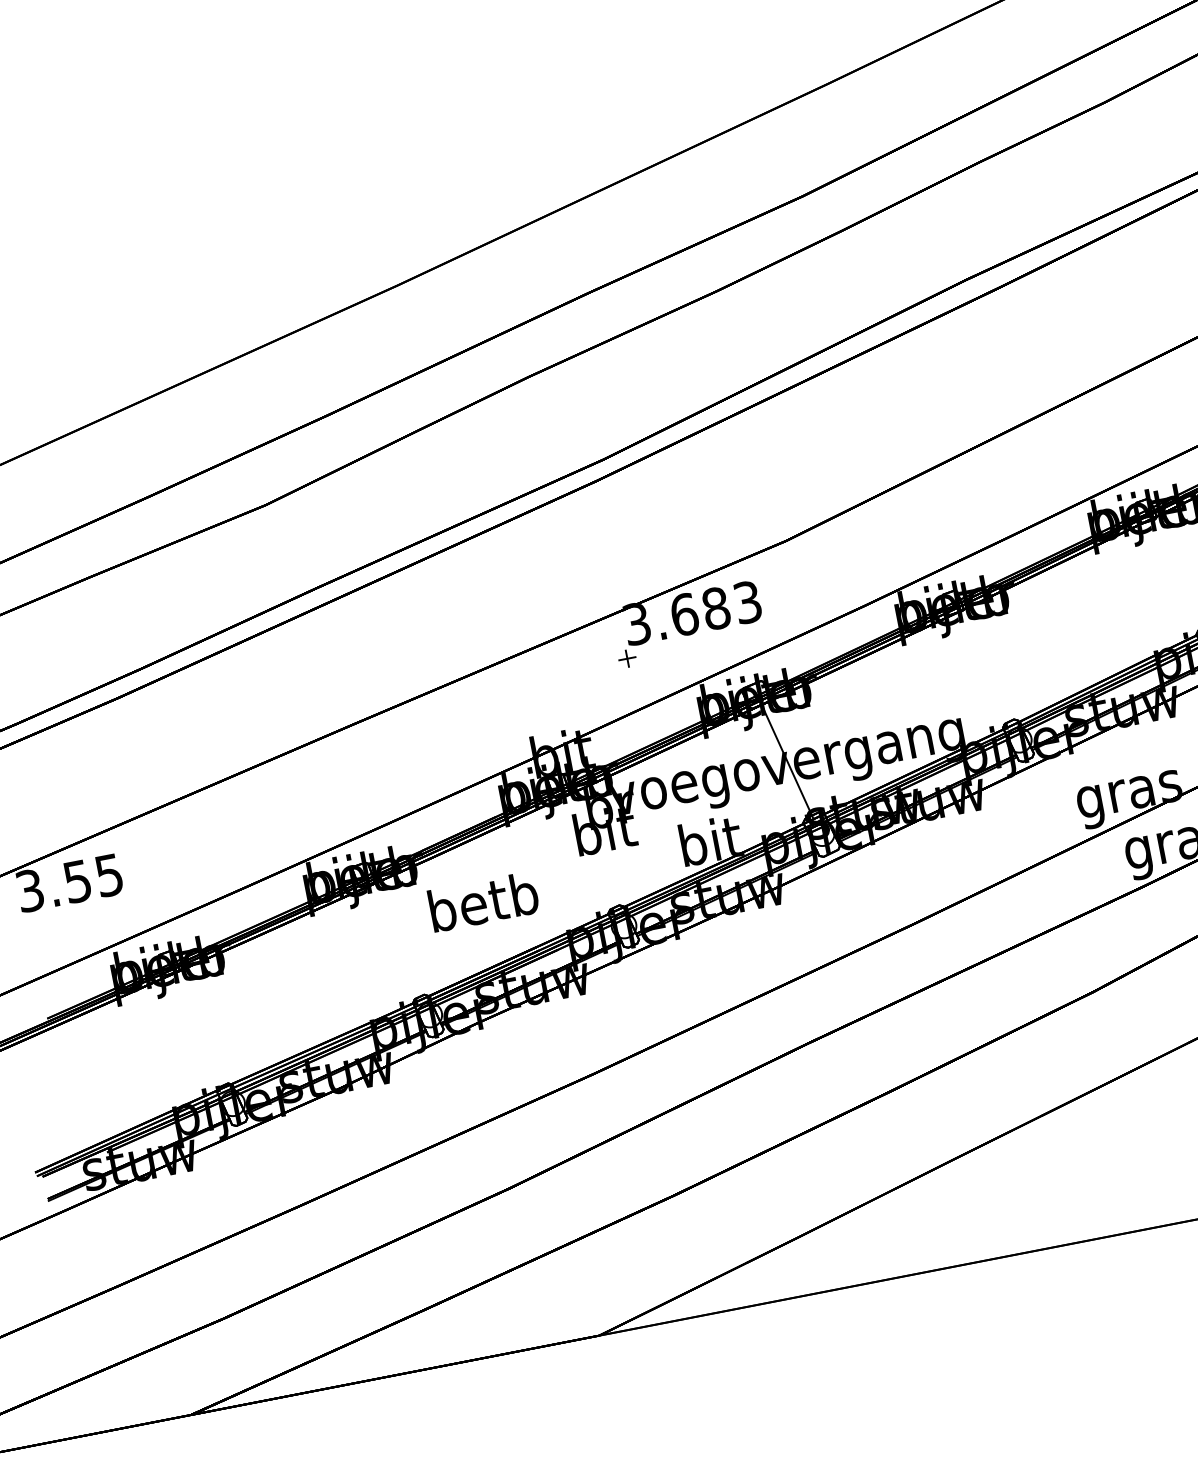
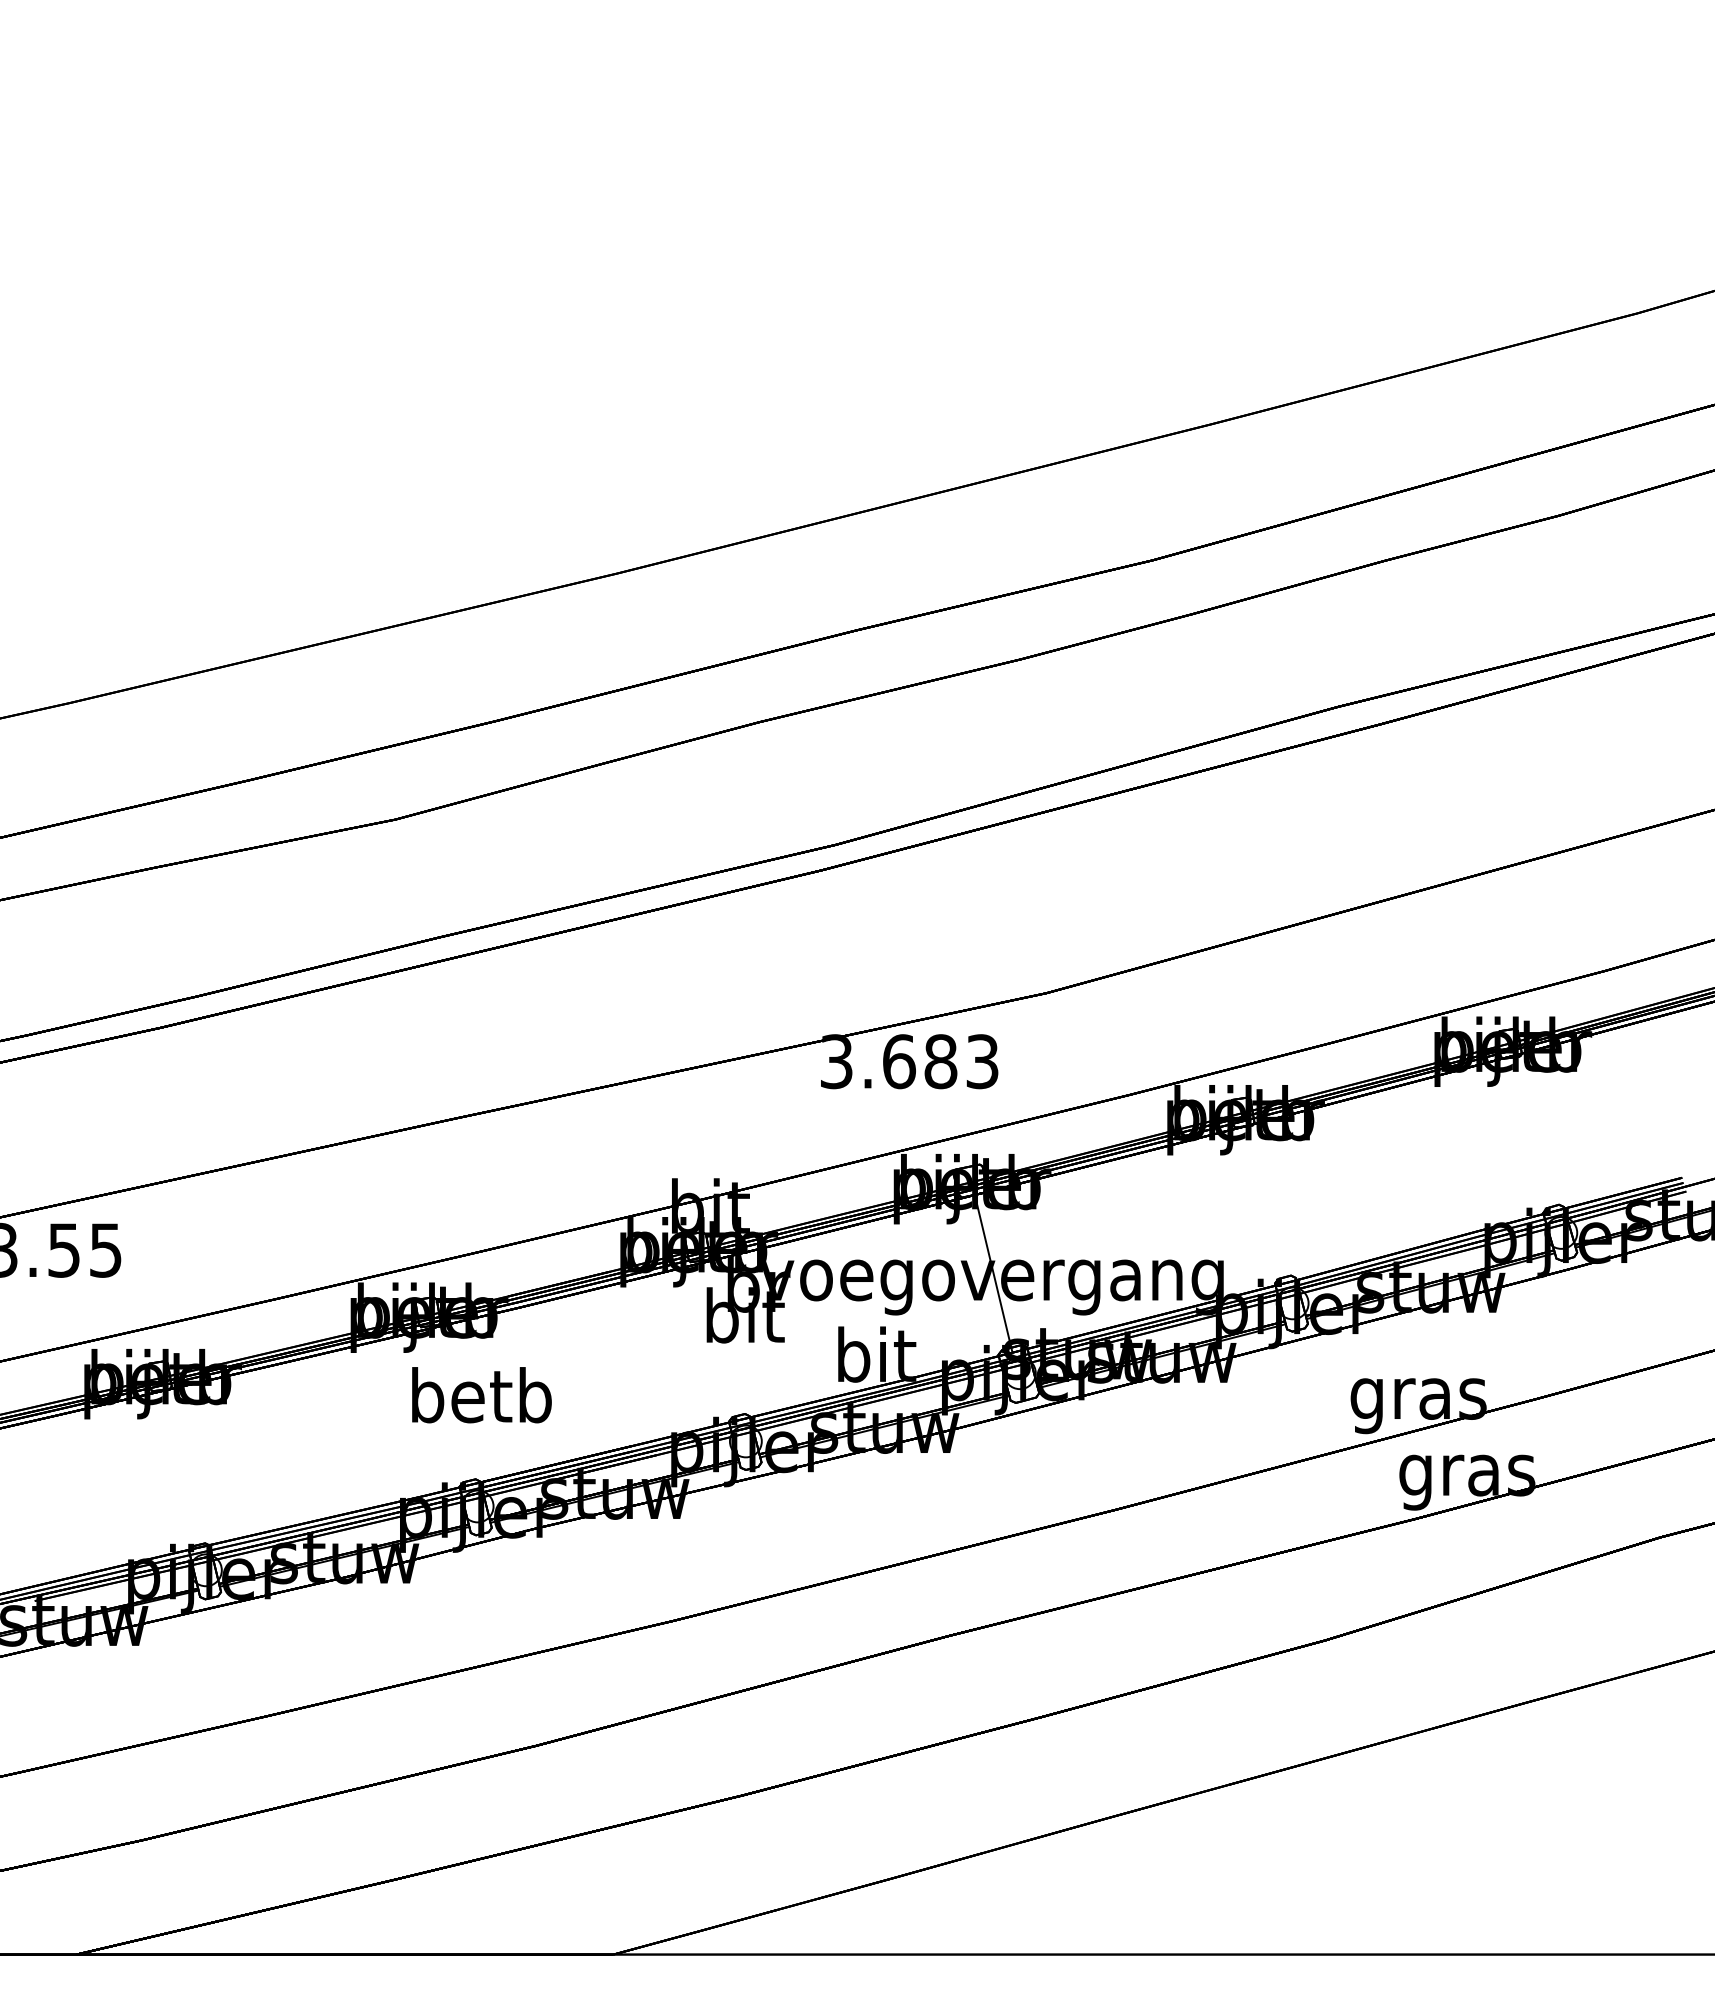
part: (627, 658) -> (815, 1103), removed
text: (483, 902) -> (481, 1395), moved

